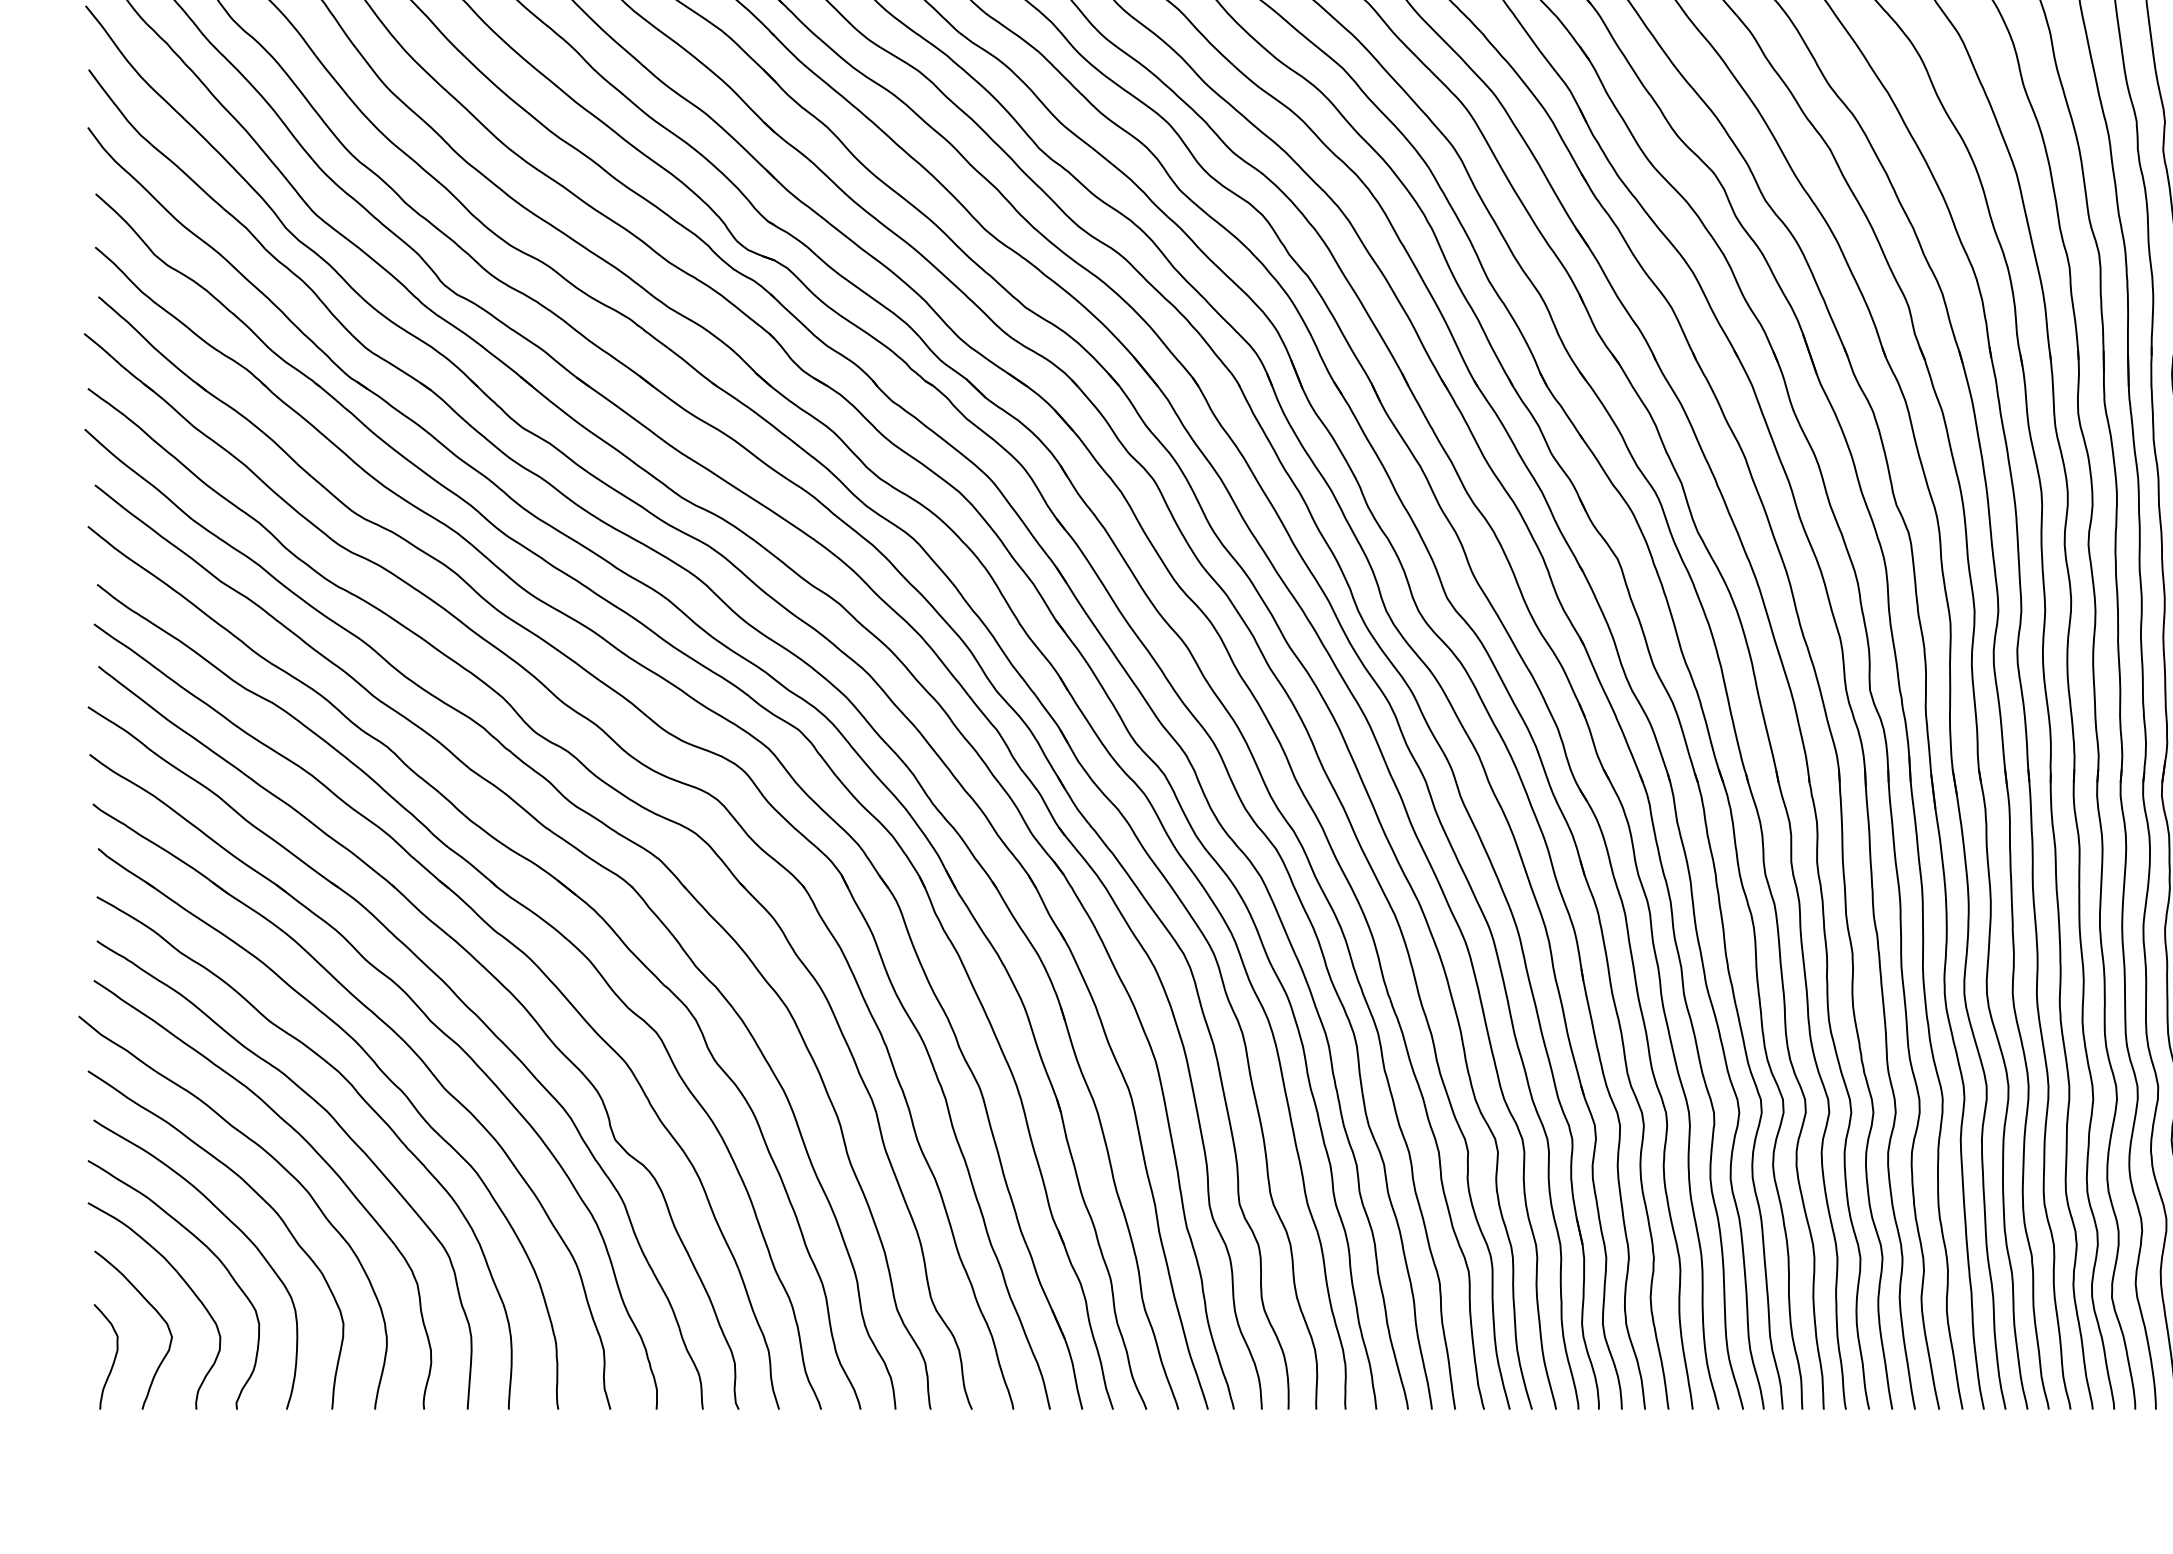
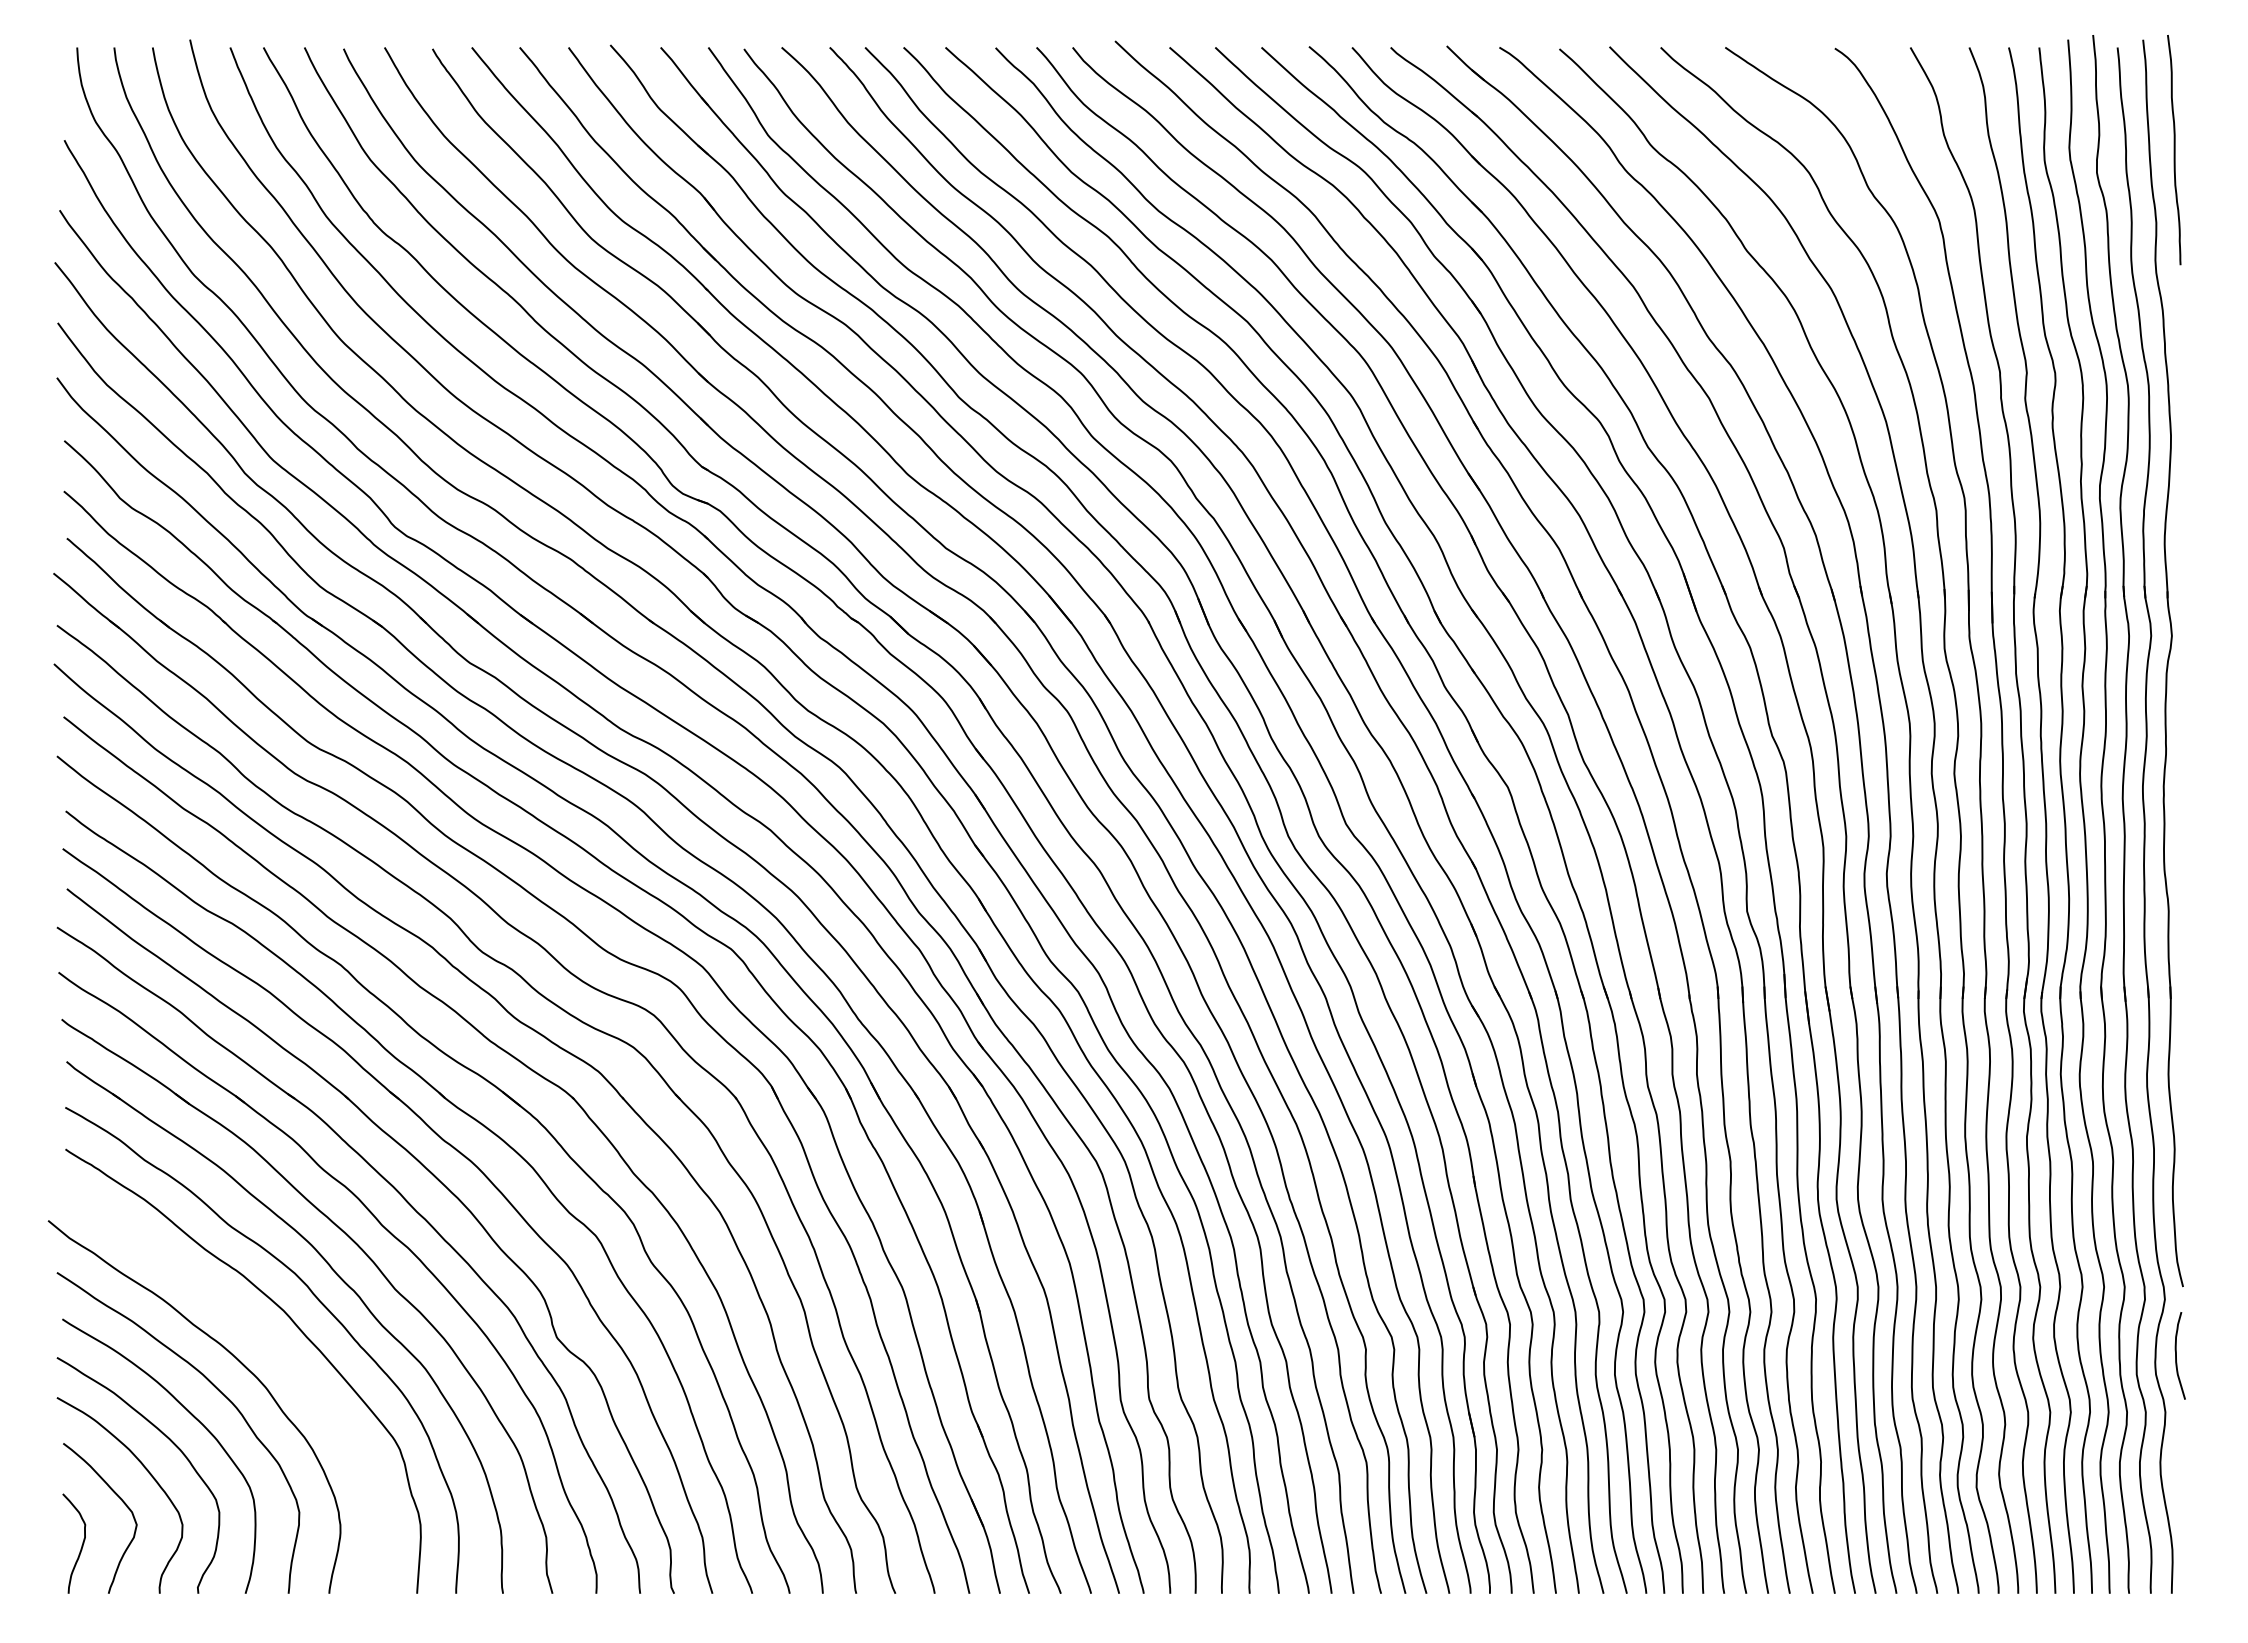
curve: (310, 1147) -> (268, 1345), removed

